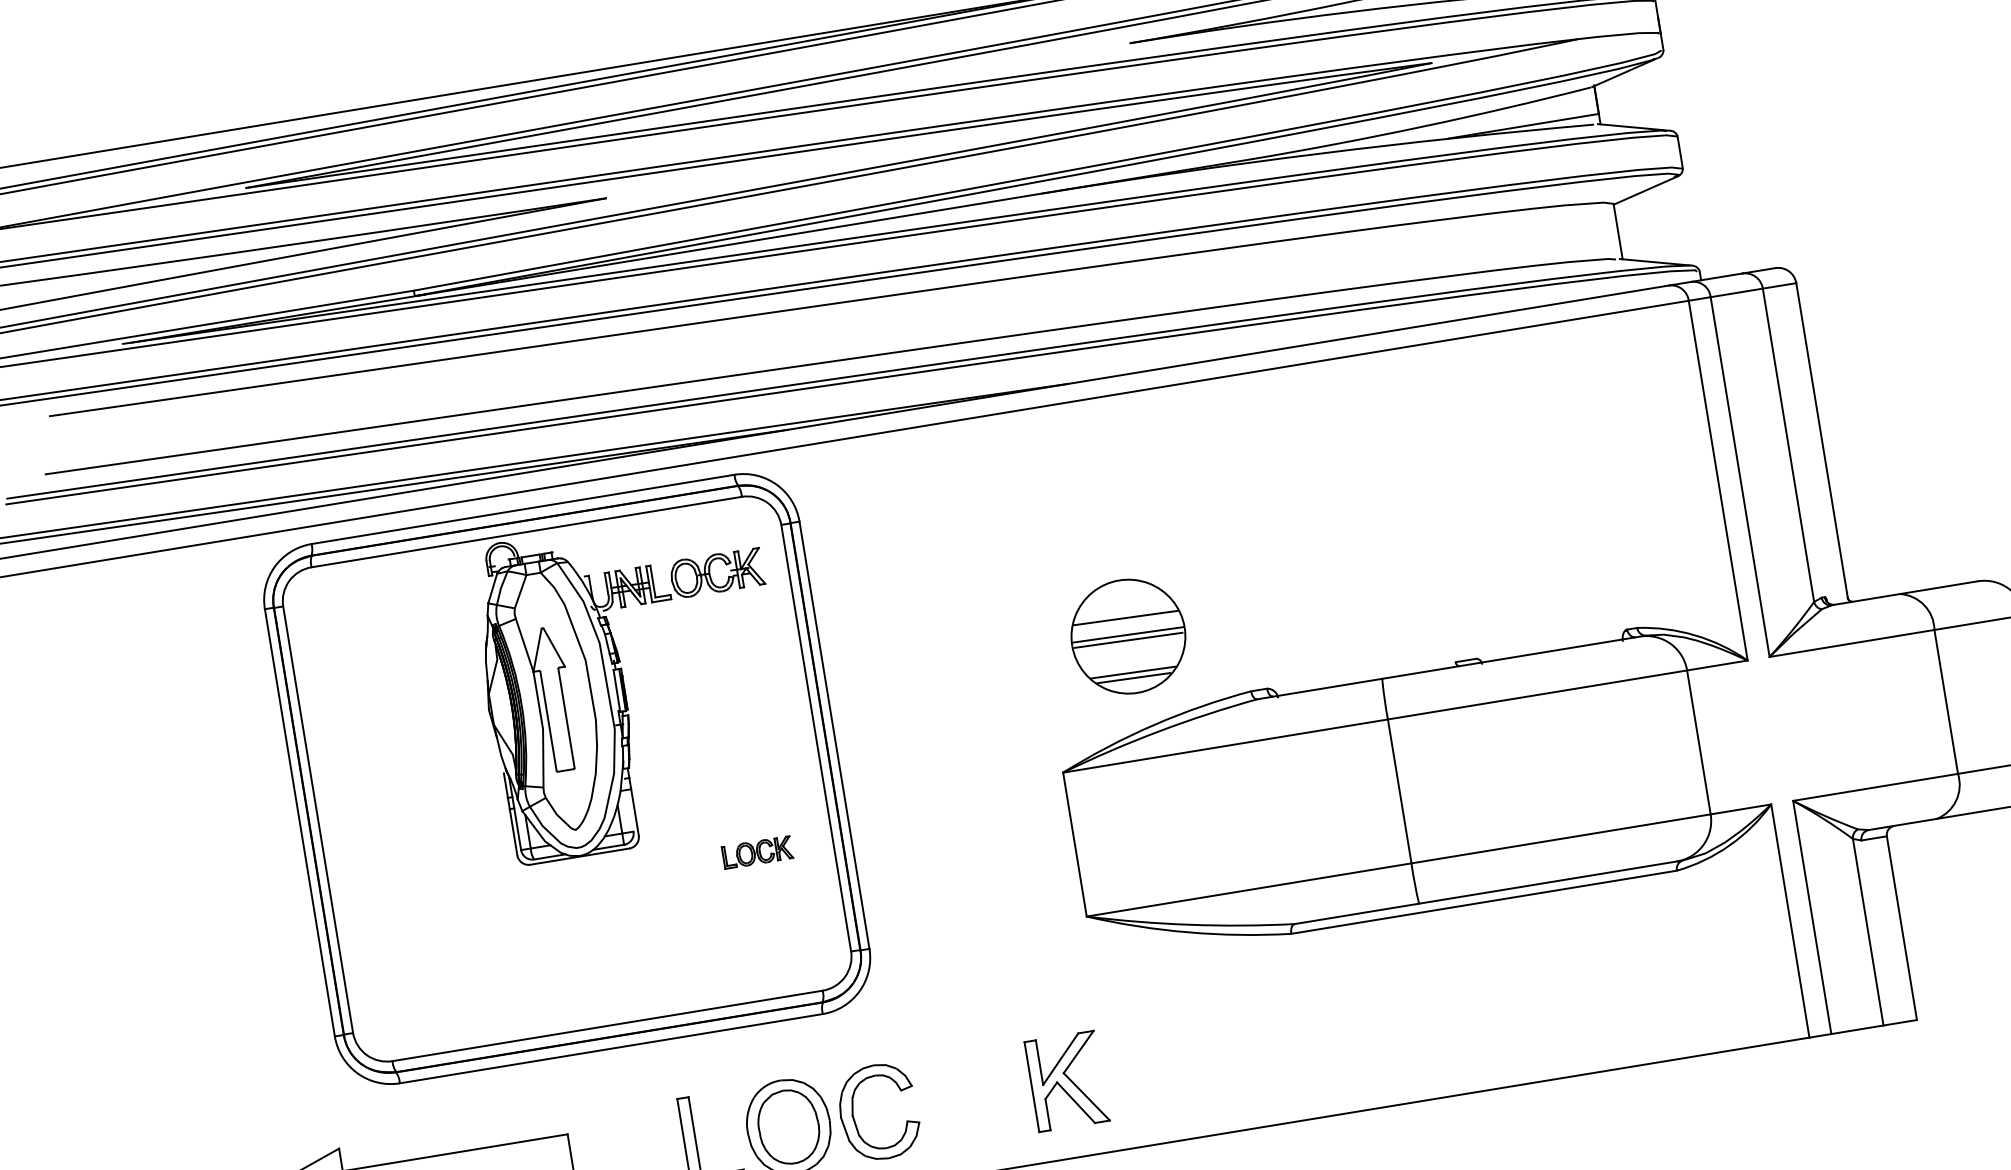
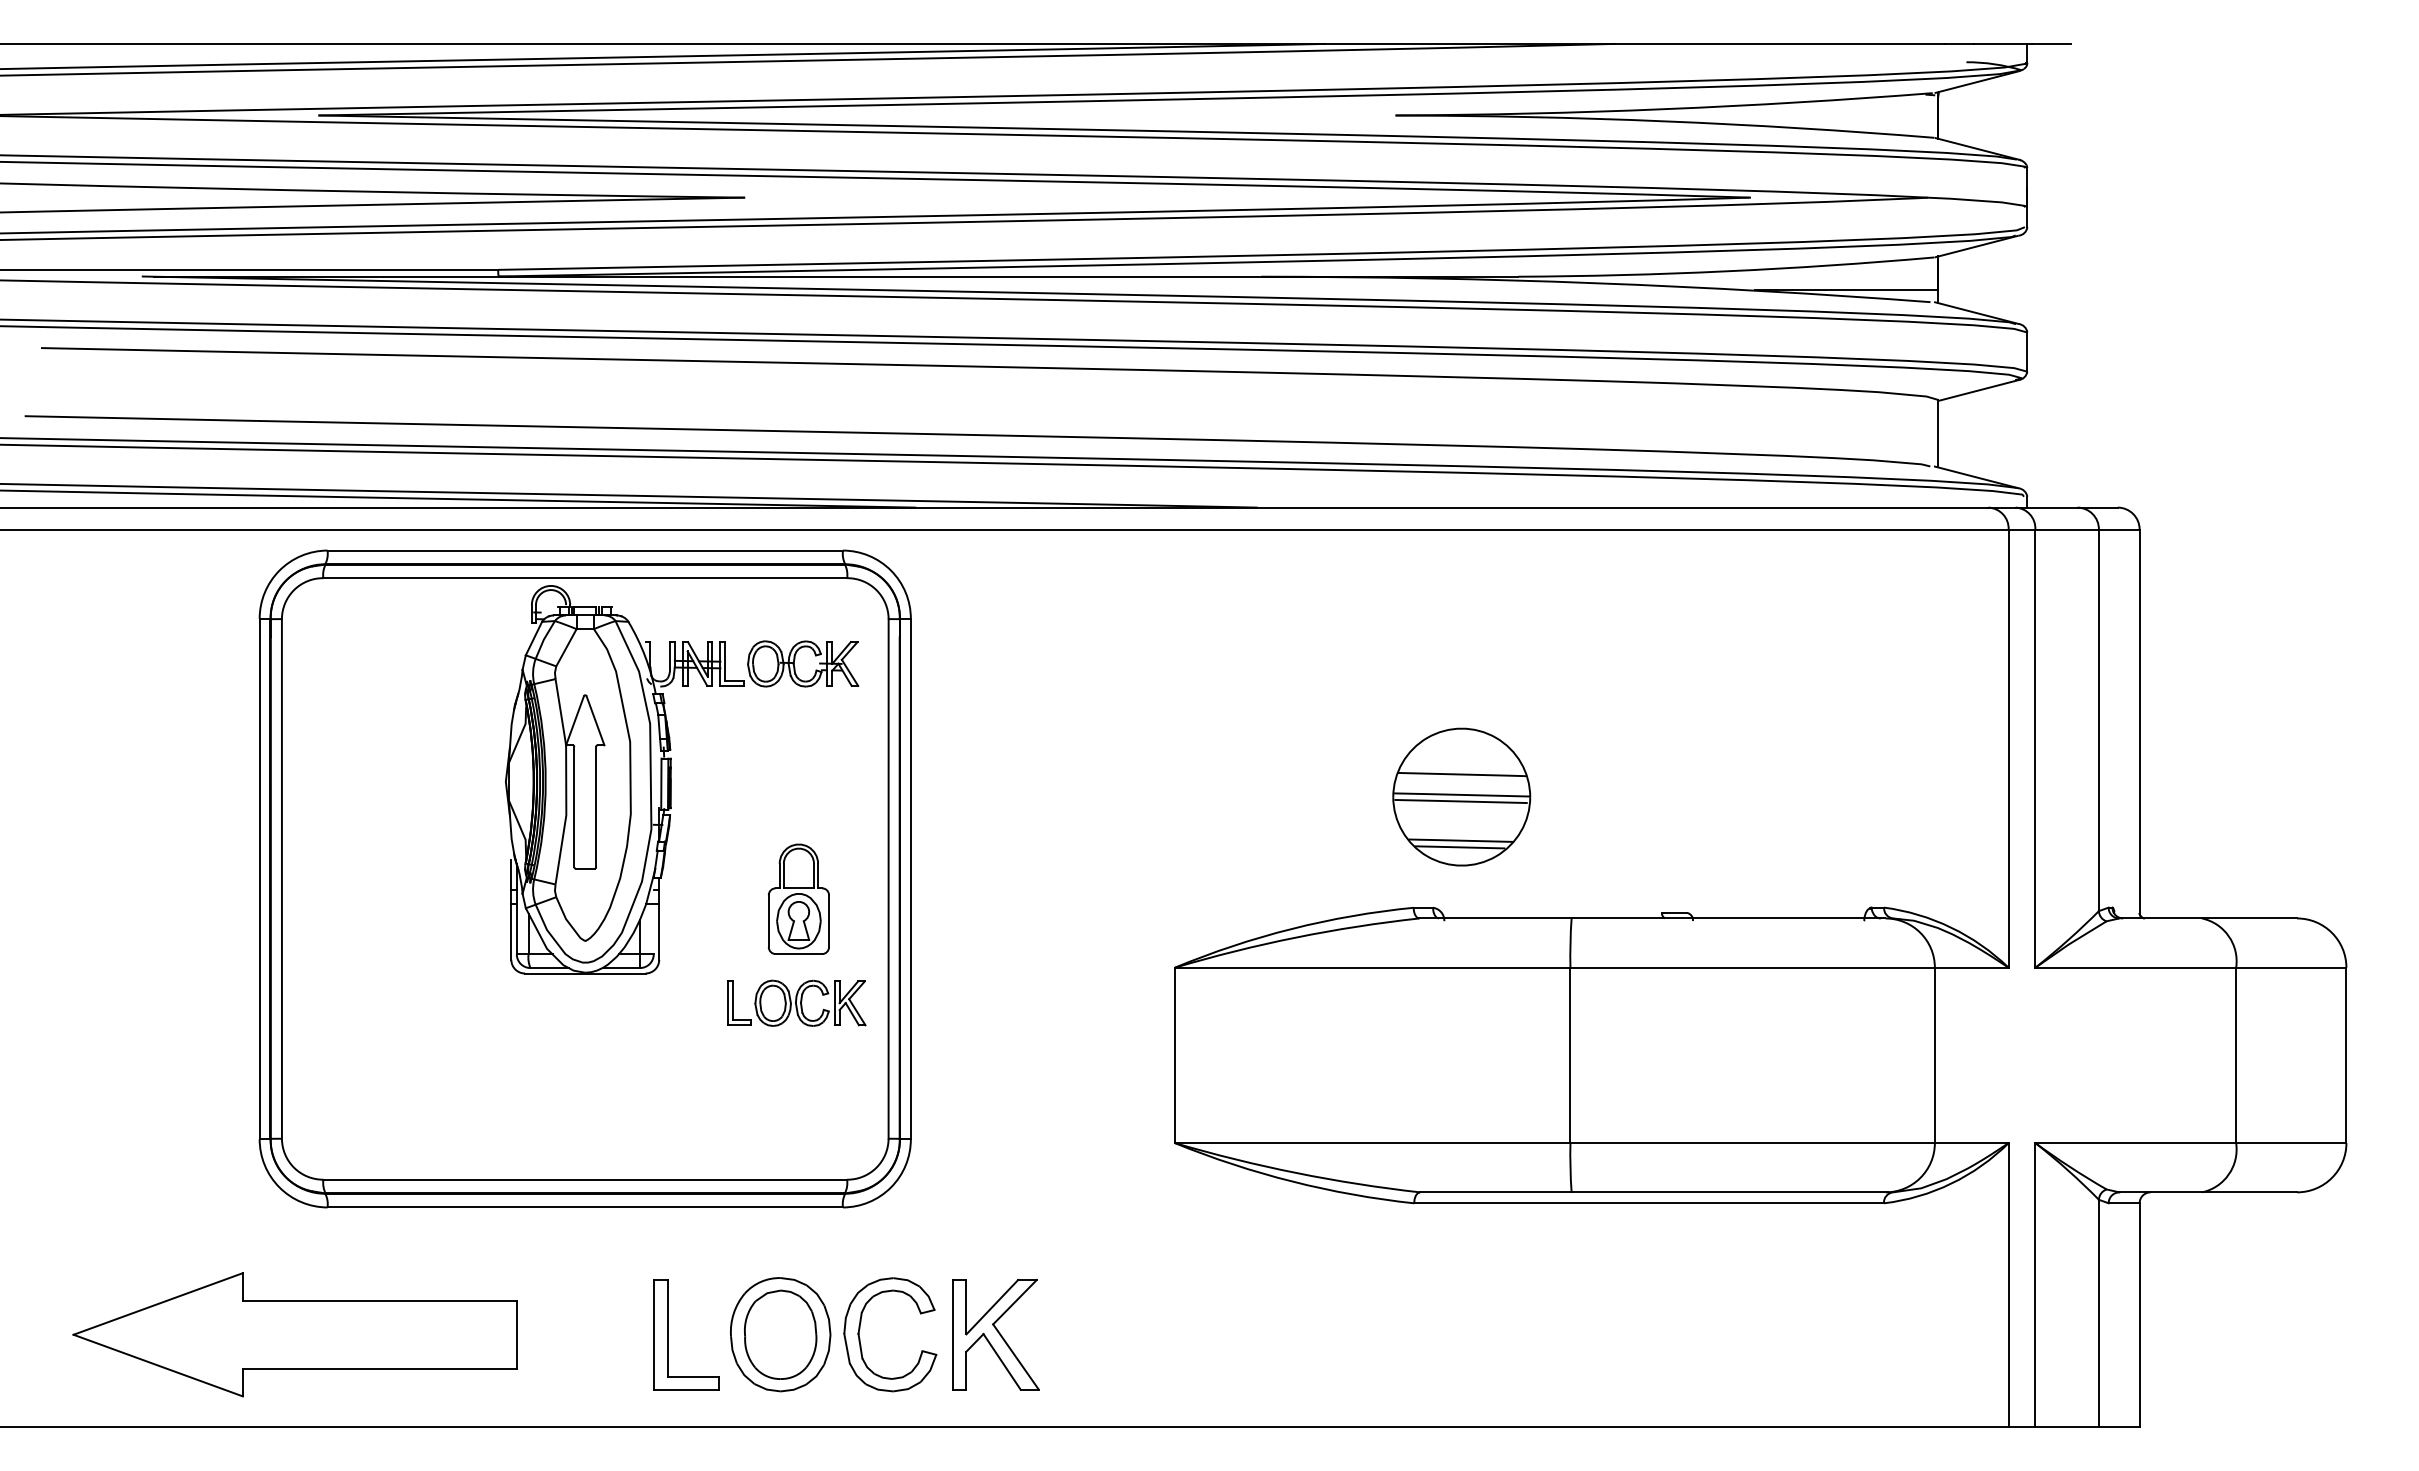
part: (1128, 636) -> (1461, 796), moved
part: (744, 766) -> (798, 898), added
part: (757, 852) -> (796, 1002), size x1.67
part: (1067, 1081) -> (995, 1334), moved

